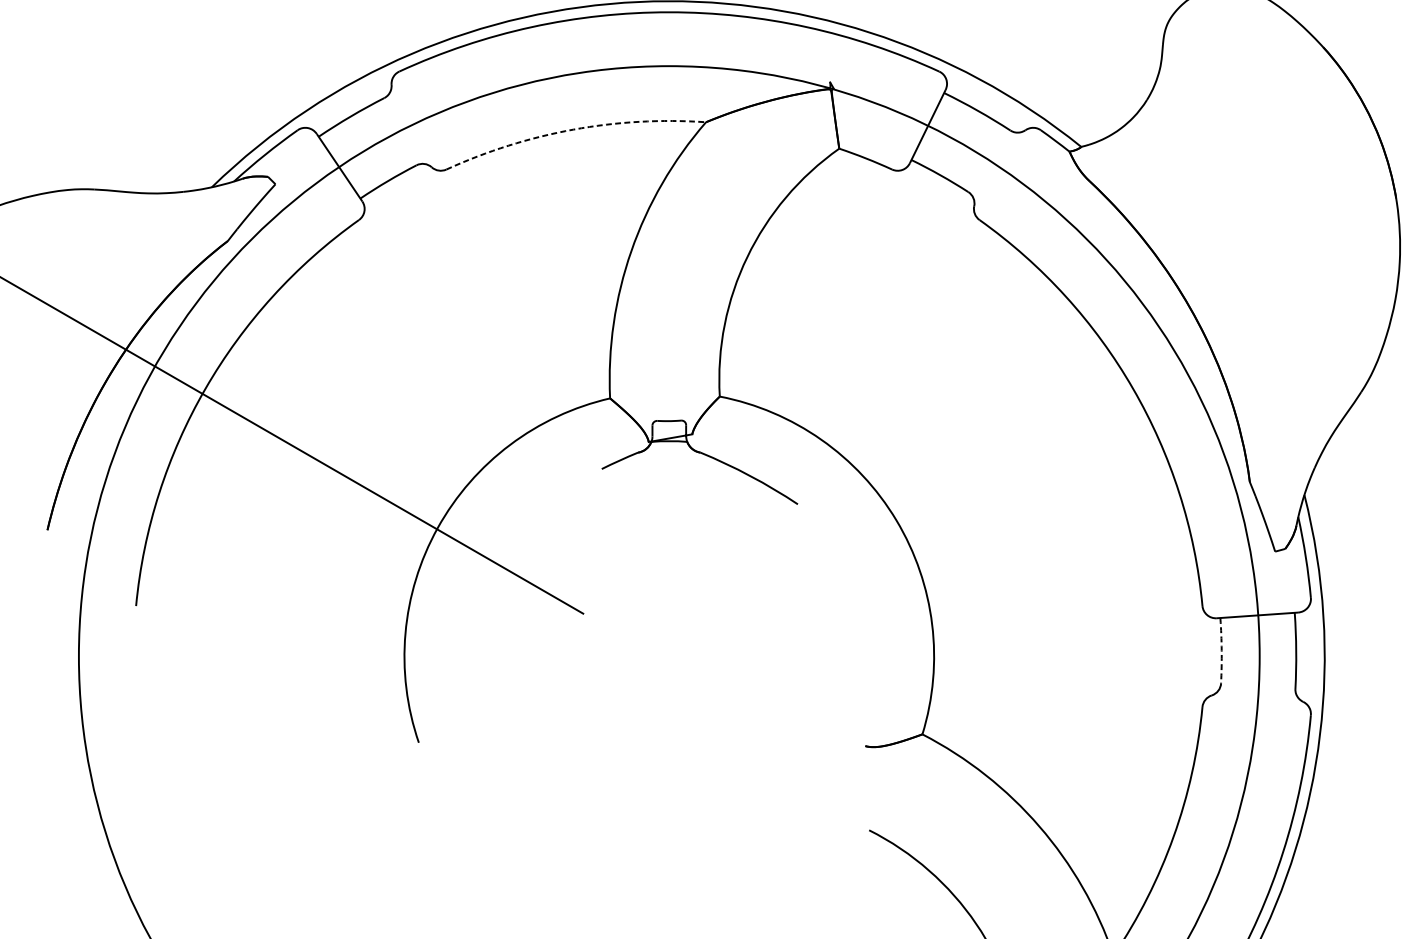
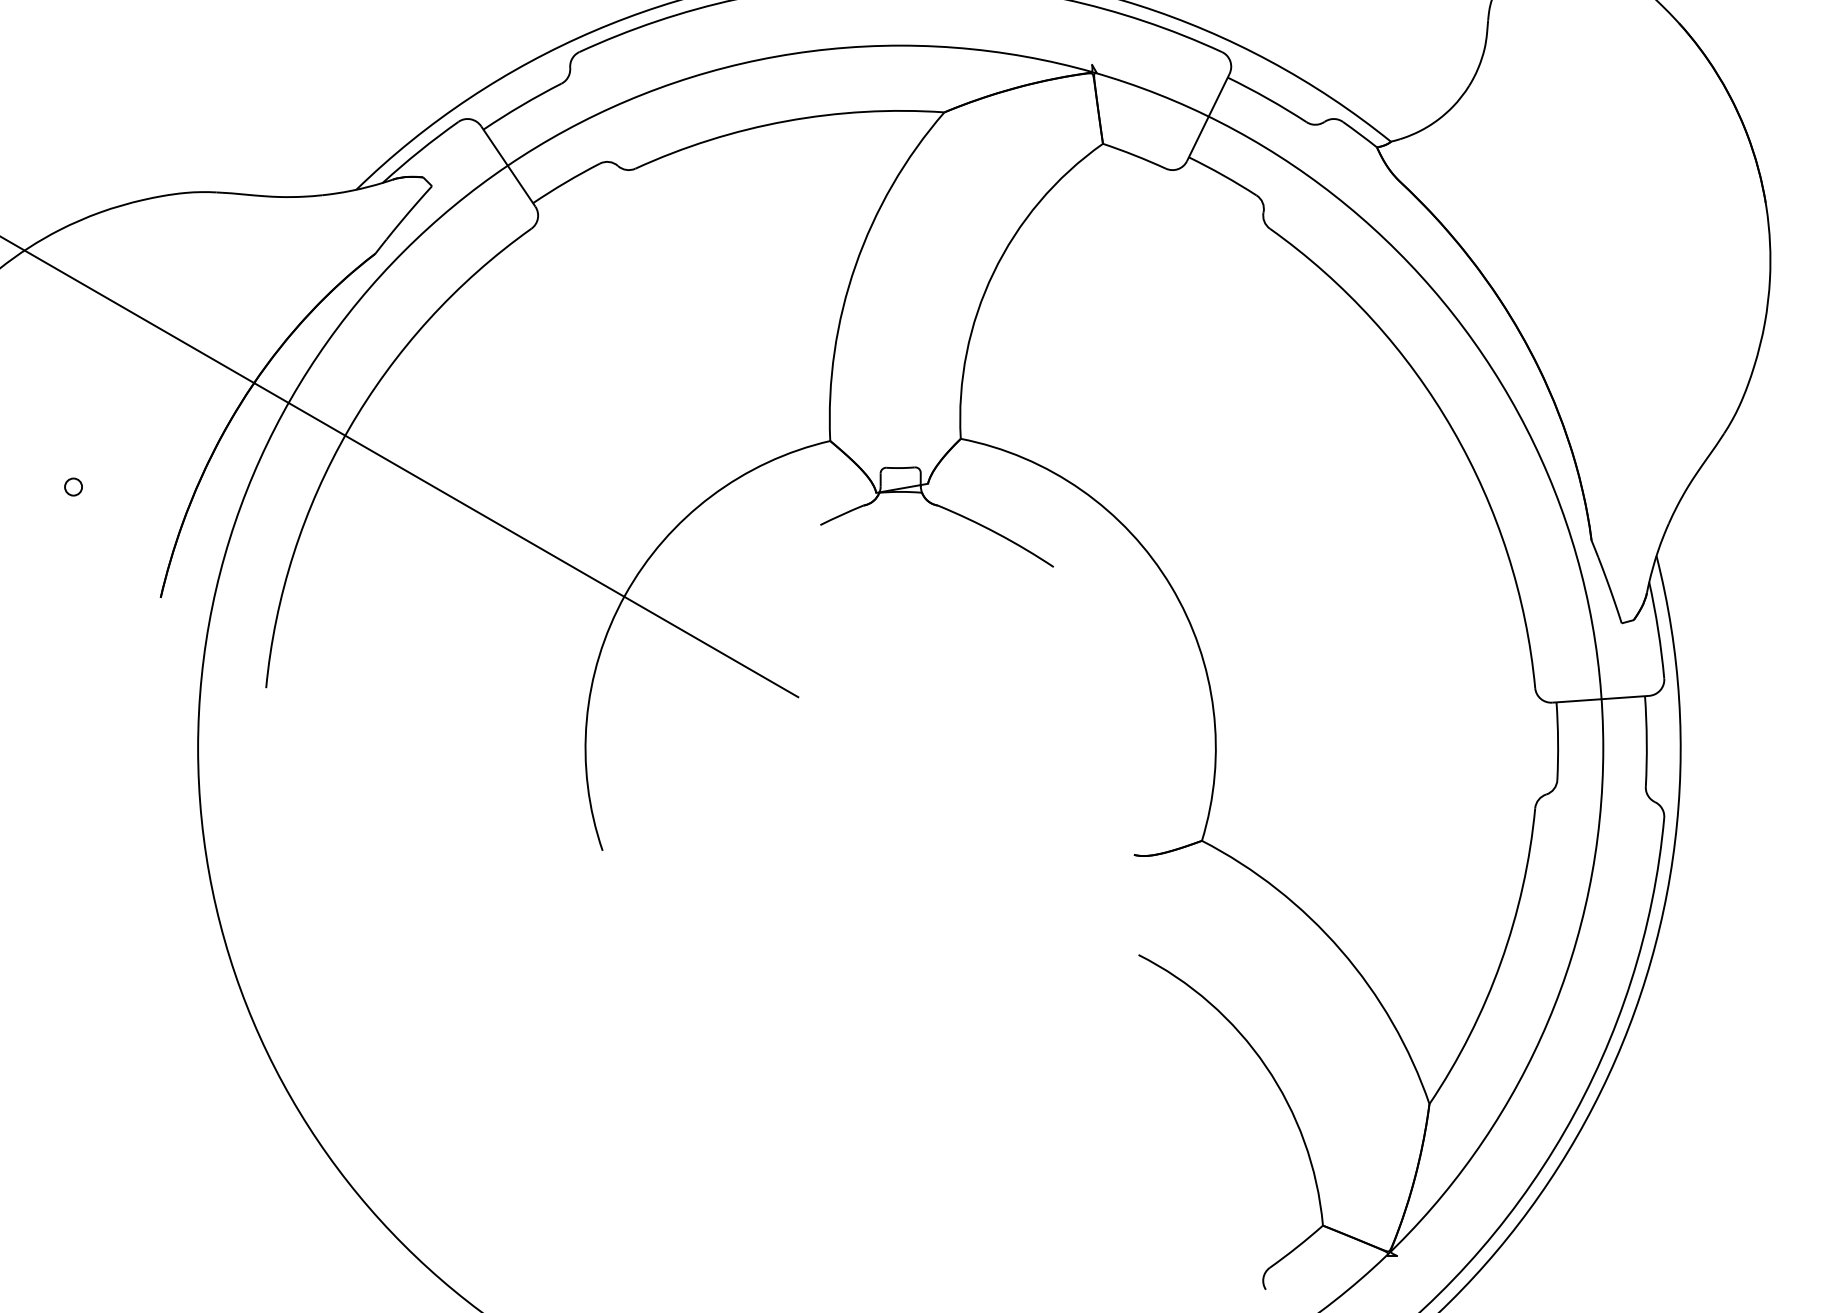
arc: (573, 129) -> (786, 121), dashed -> solid
arc: (1222, 650) -> (1558, 741), dashed -> solid

